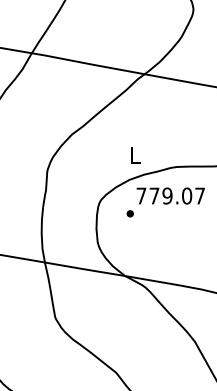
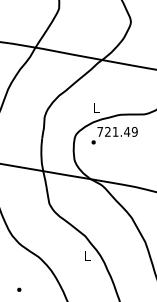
text: (177, 195) -> (121, 131), 779.07 -> 721.49

